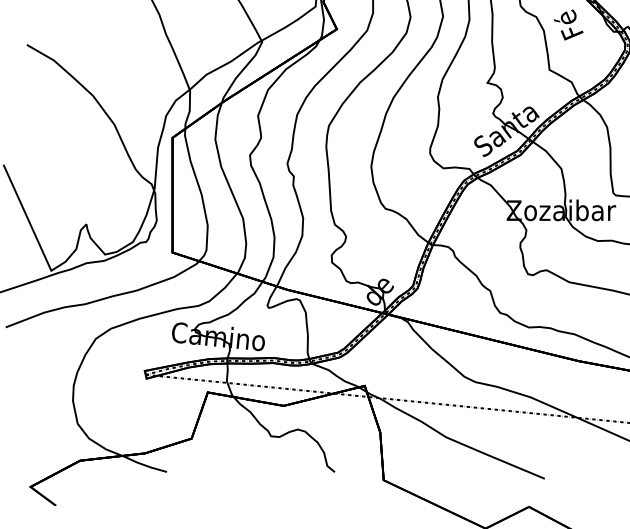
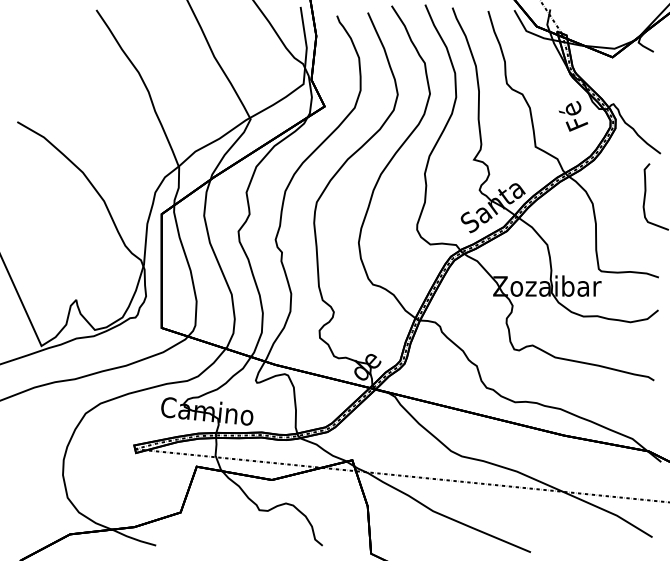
text: (568, 25) -> (573, 116), moved

